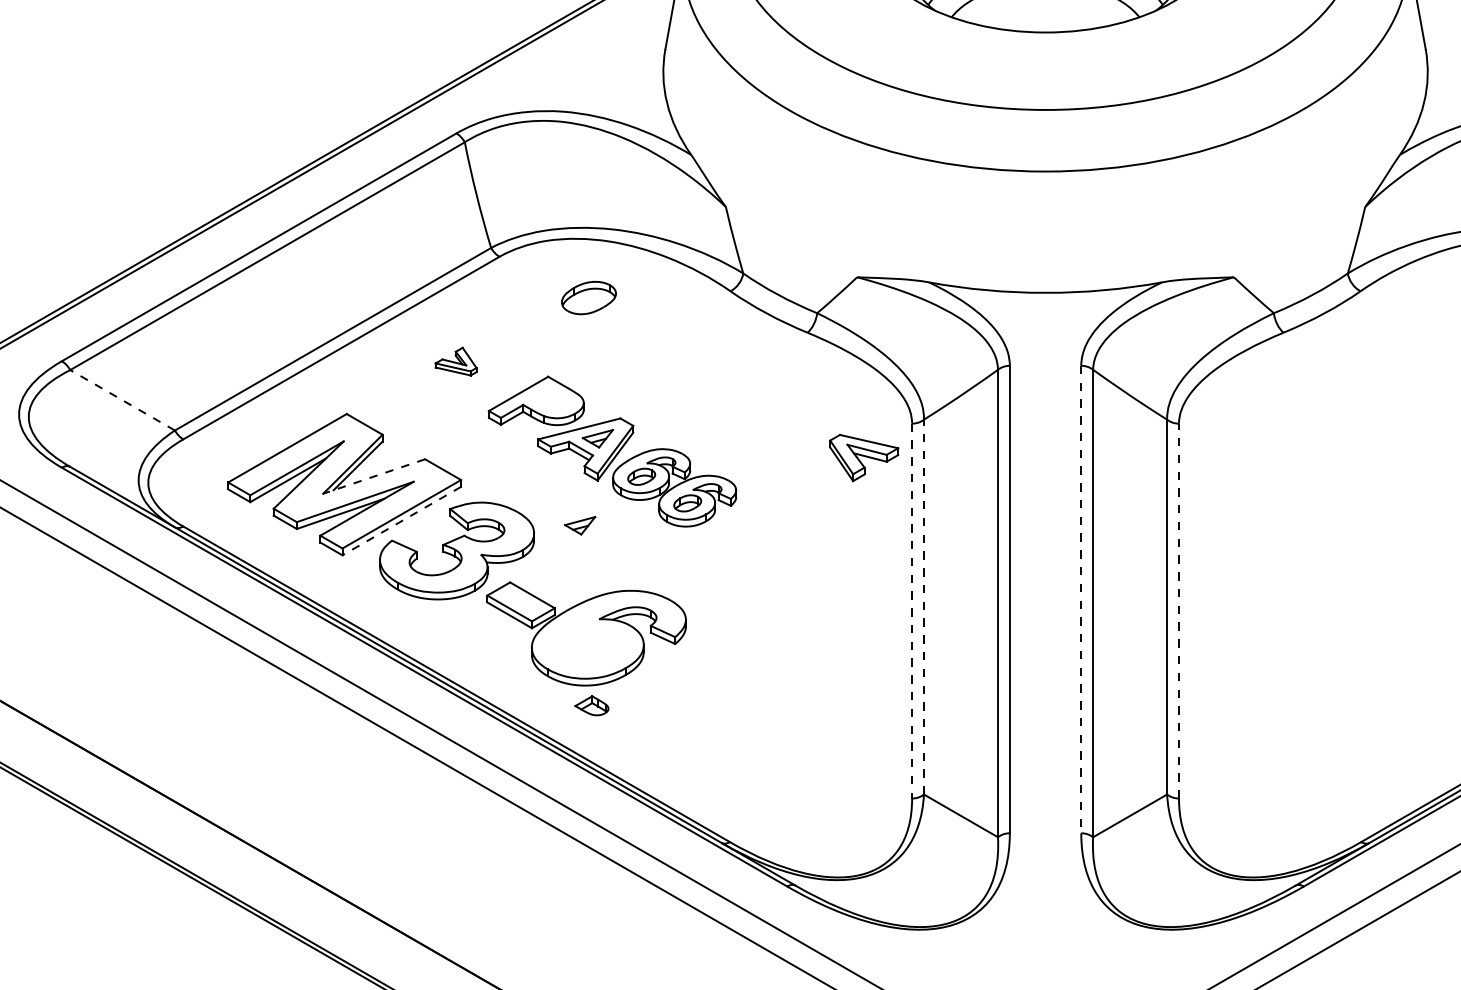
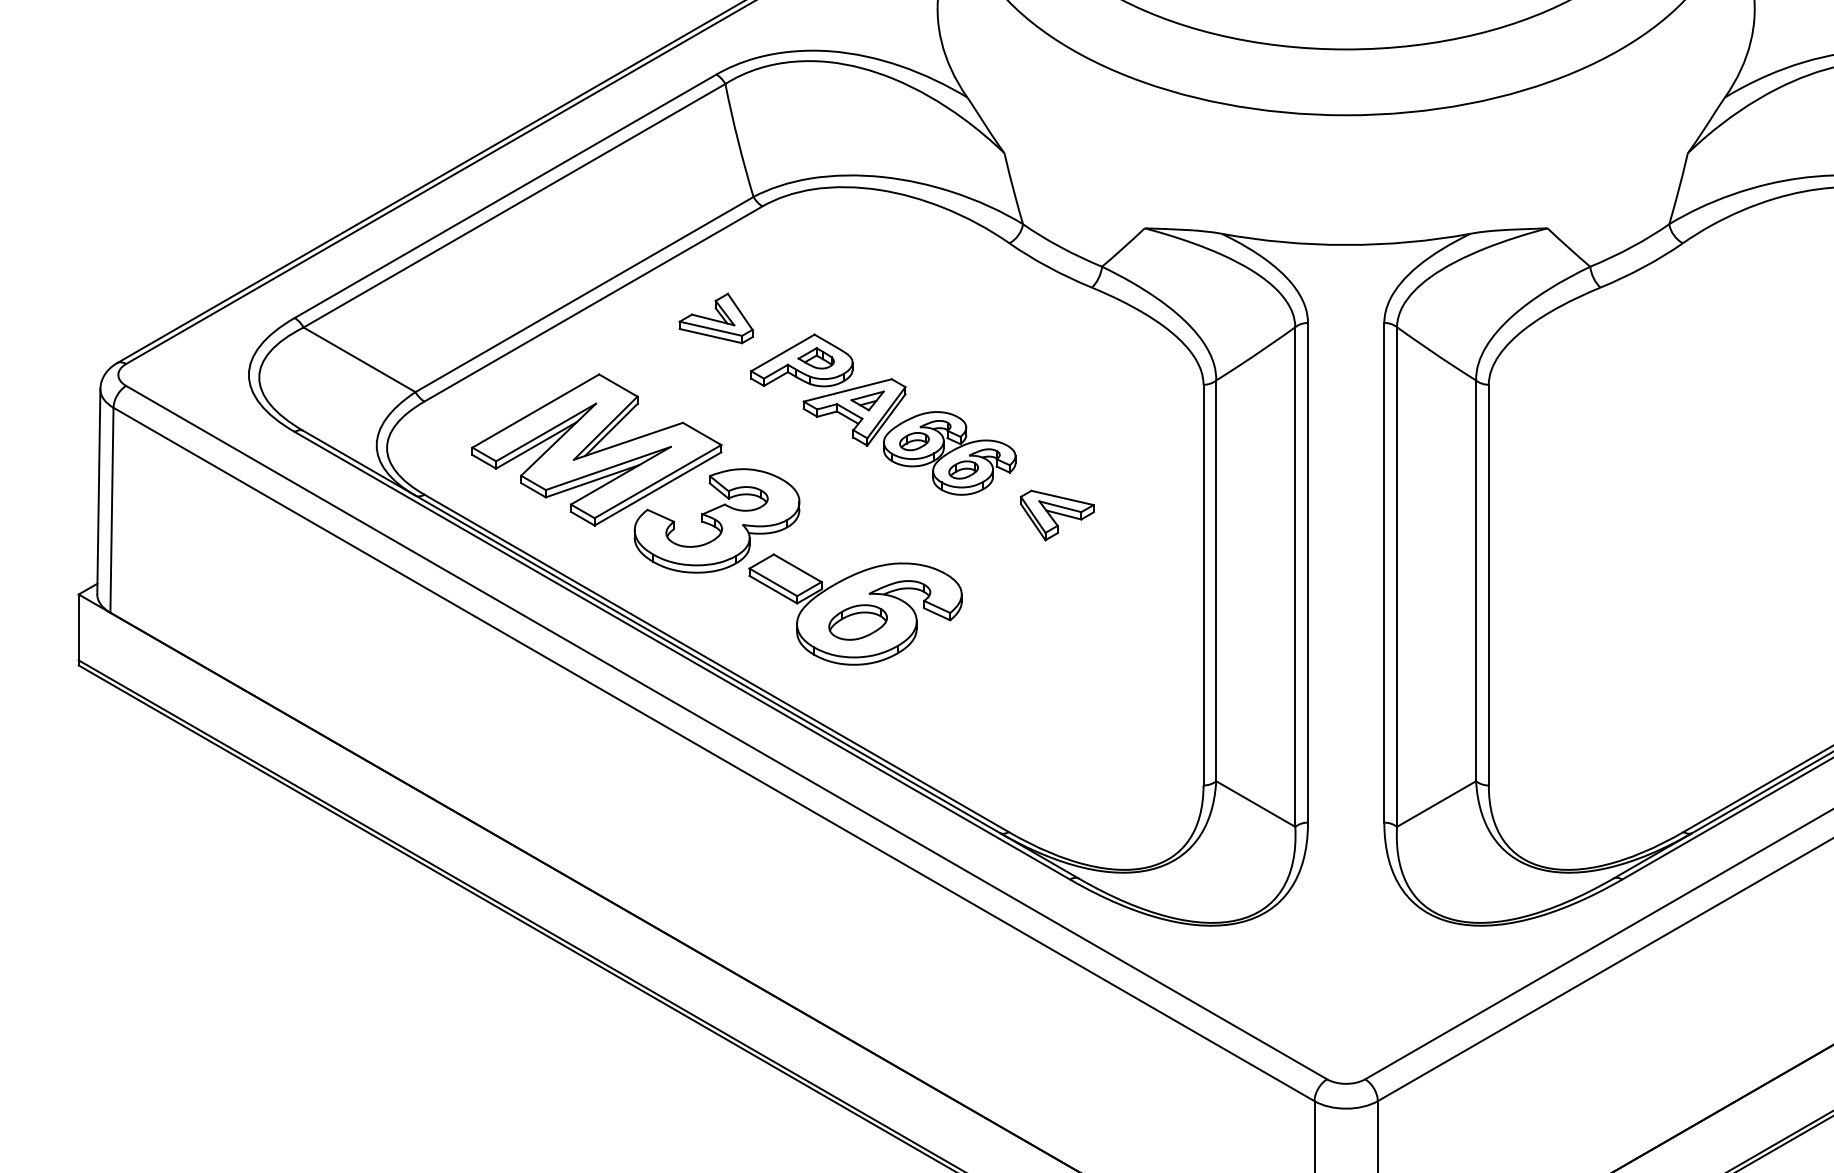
part: (588, 298) -> (857, 622), moved
part: (455, 361) -> (715, 318), size x1.67
line: (122, 400) -> (359, 359), dashed -> solid
part: (863, 458) -> (1056, 515), moved
line: (374, 476) -> (628, 441), dashed -> solid
line: (401, 521) -> (657, 489), dashed -> solid
part: (579, 525) -> (848, 493), removed
line: (1081, 599) -> (1384, 572), dashed -> solid
line: (924, 606) -> (1216, 580), dashed -> solid
line: (1178, 610) -> (1488, 584), dashed -> solid
line: (912, 611) -> (1203, 585), dashed -> solid
part: (591, 705) -> (815, 358), moved

